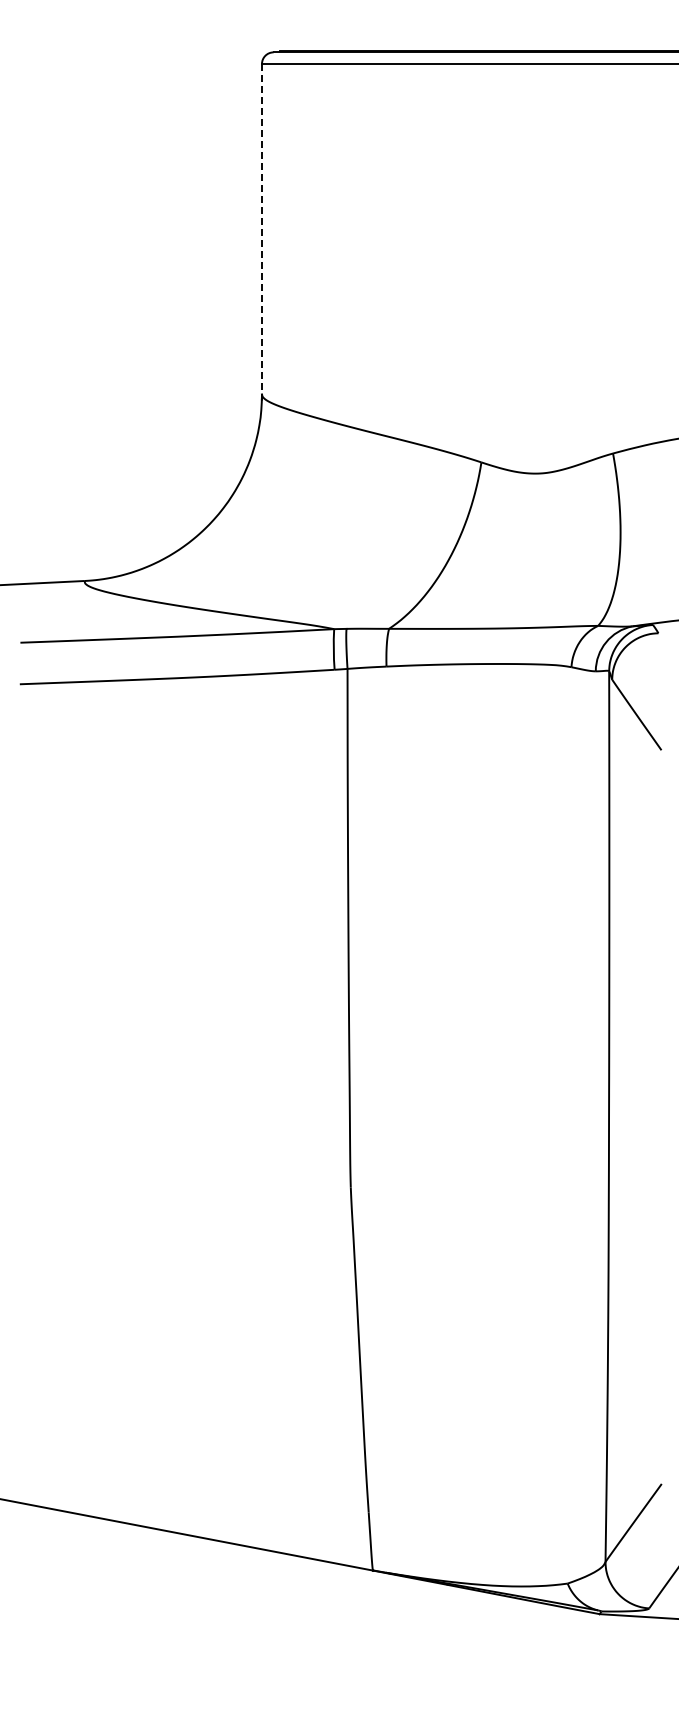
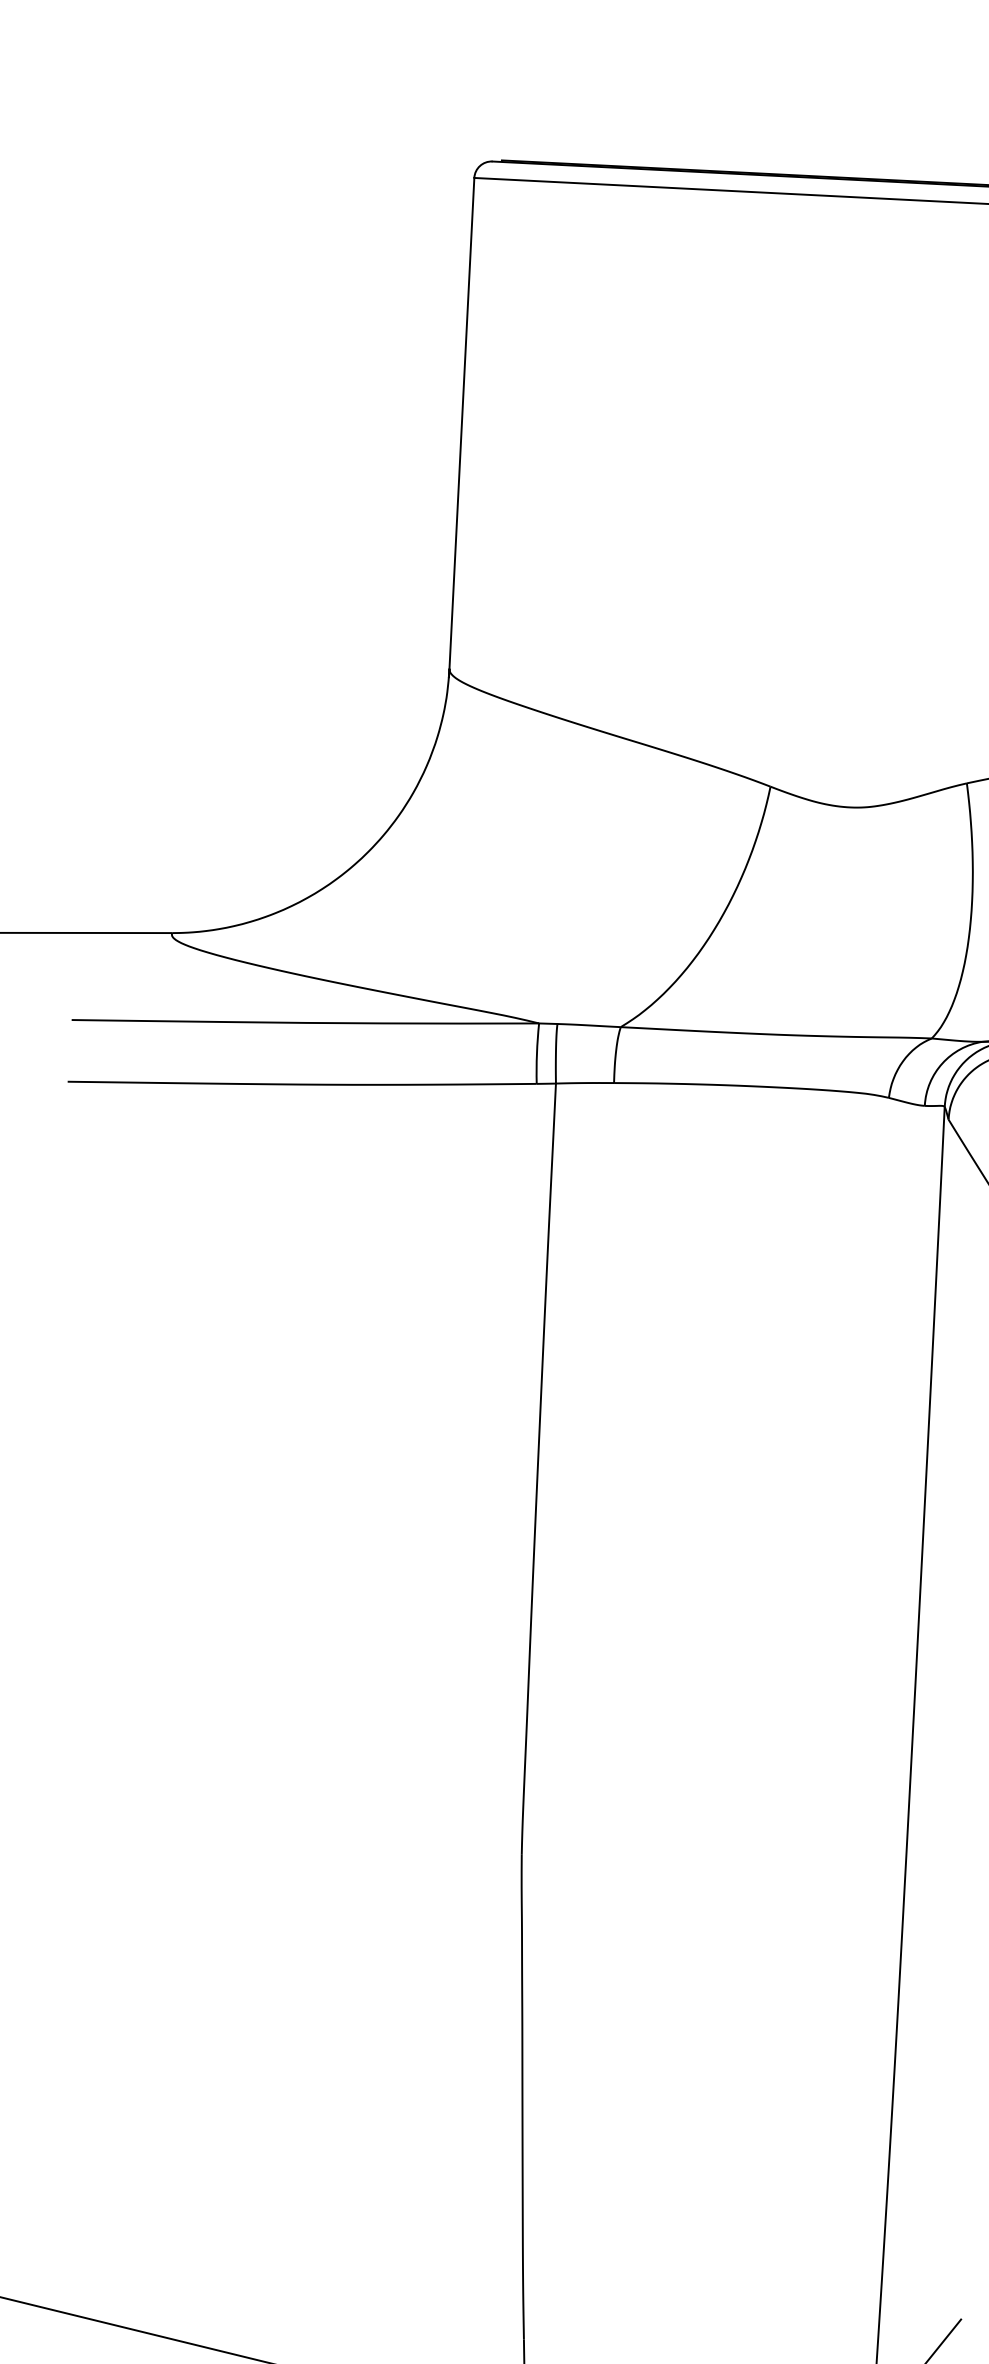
line: (261, 229) -> (461, 423), dashed -> solid

